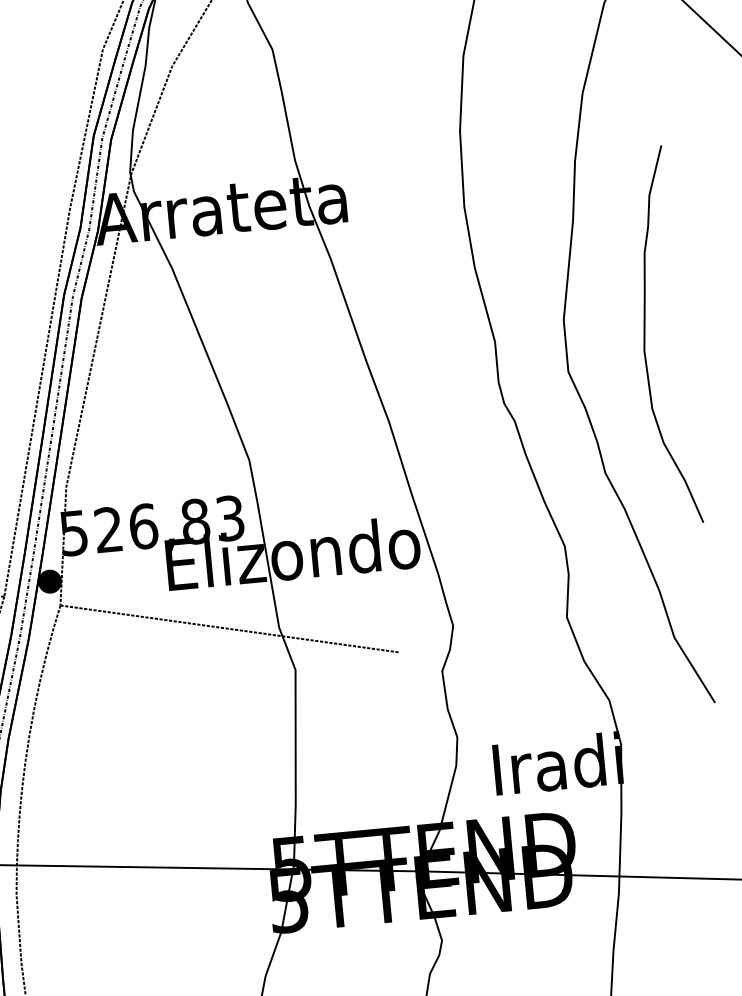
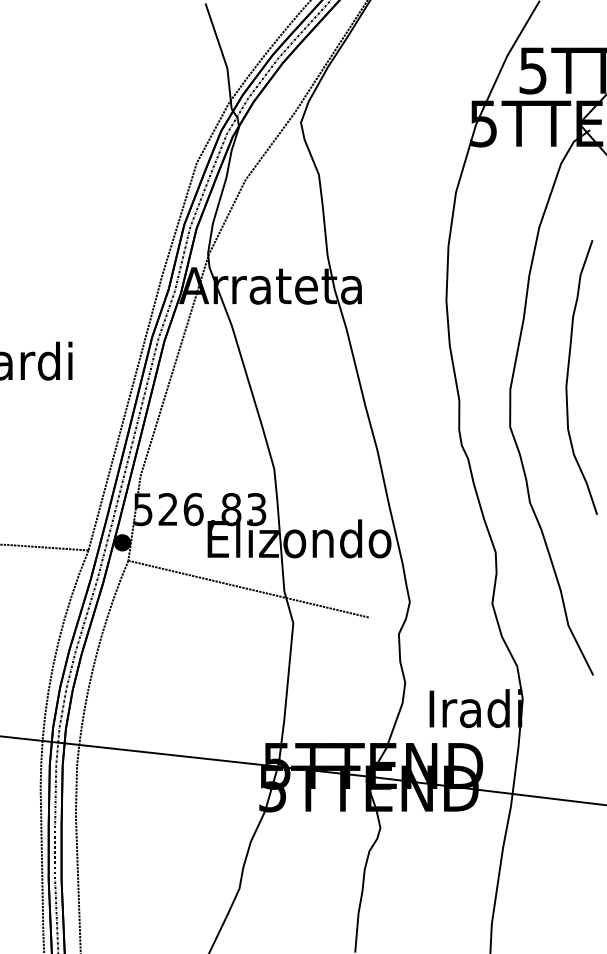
part: (646, 337) -> (568, 377), moved

